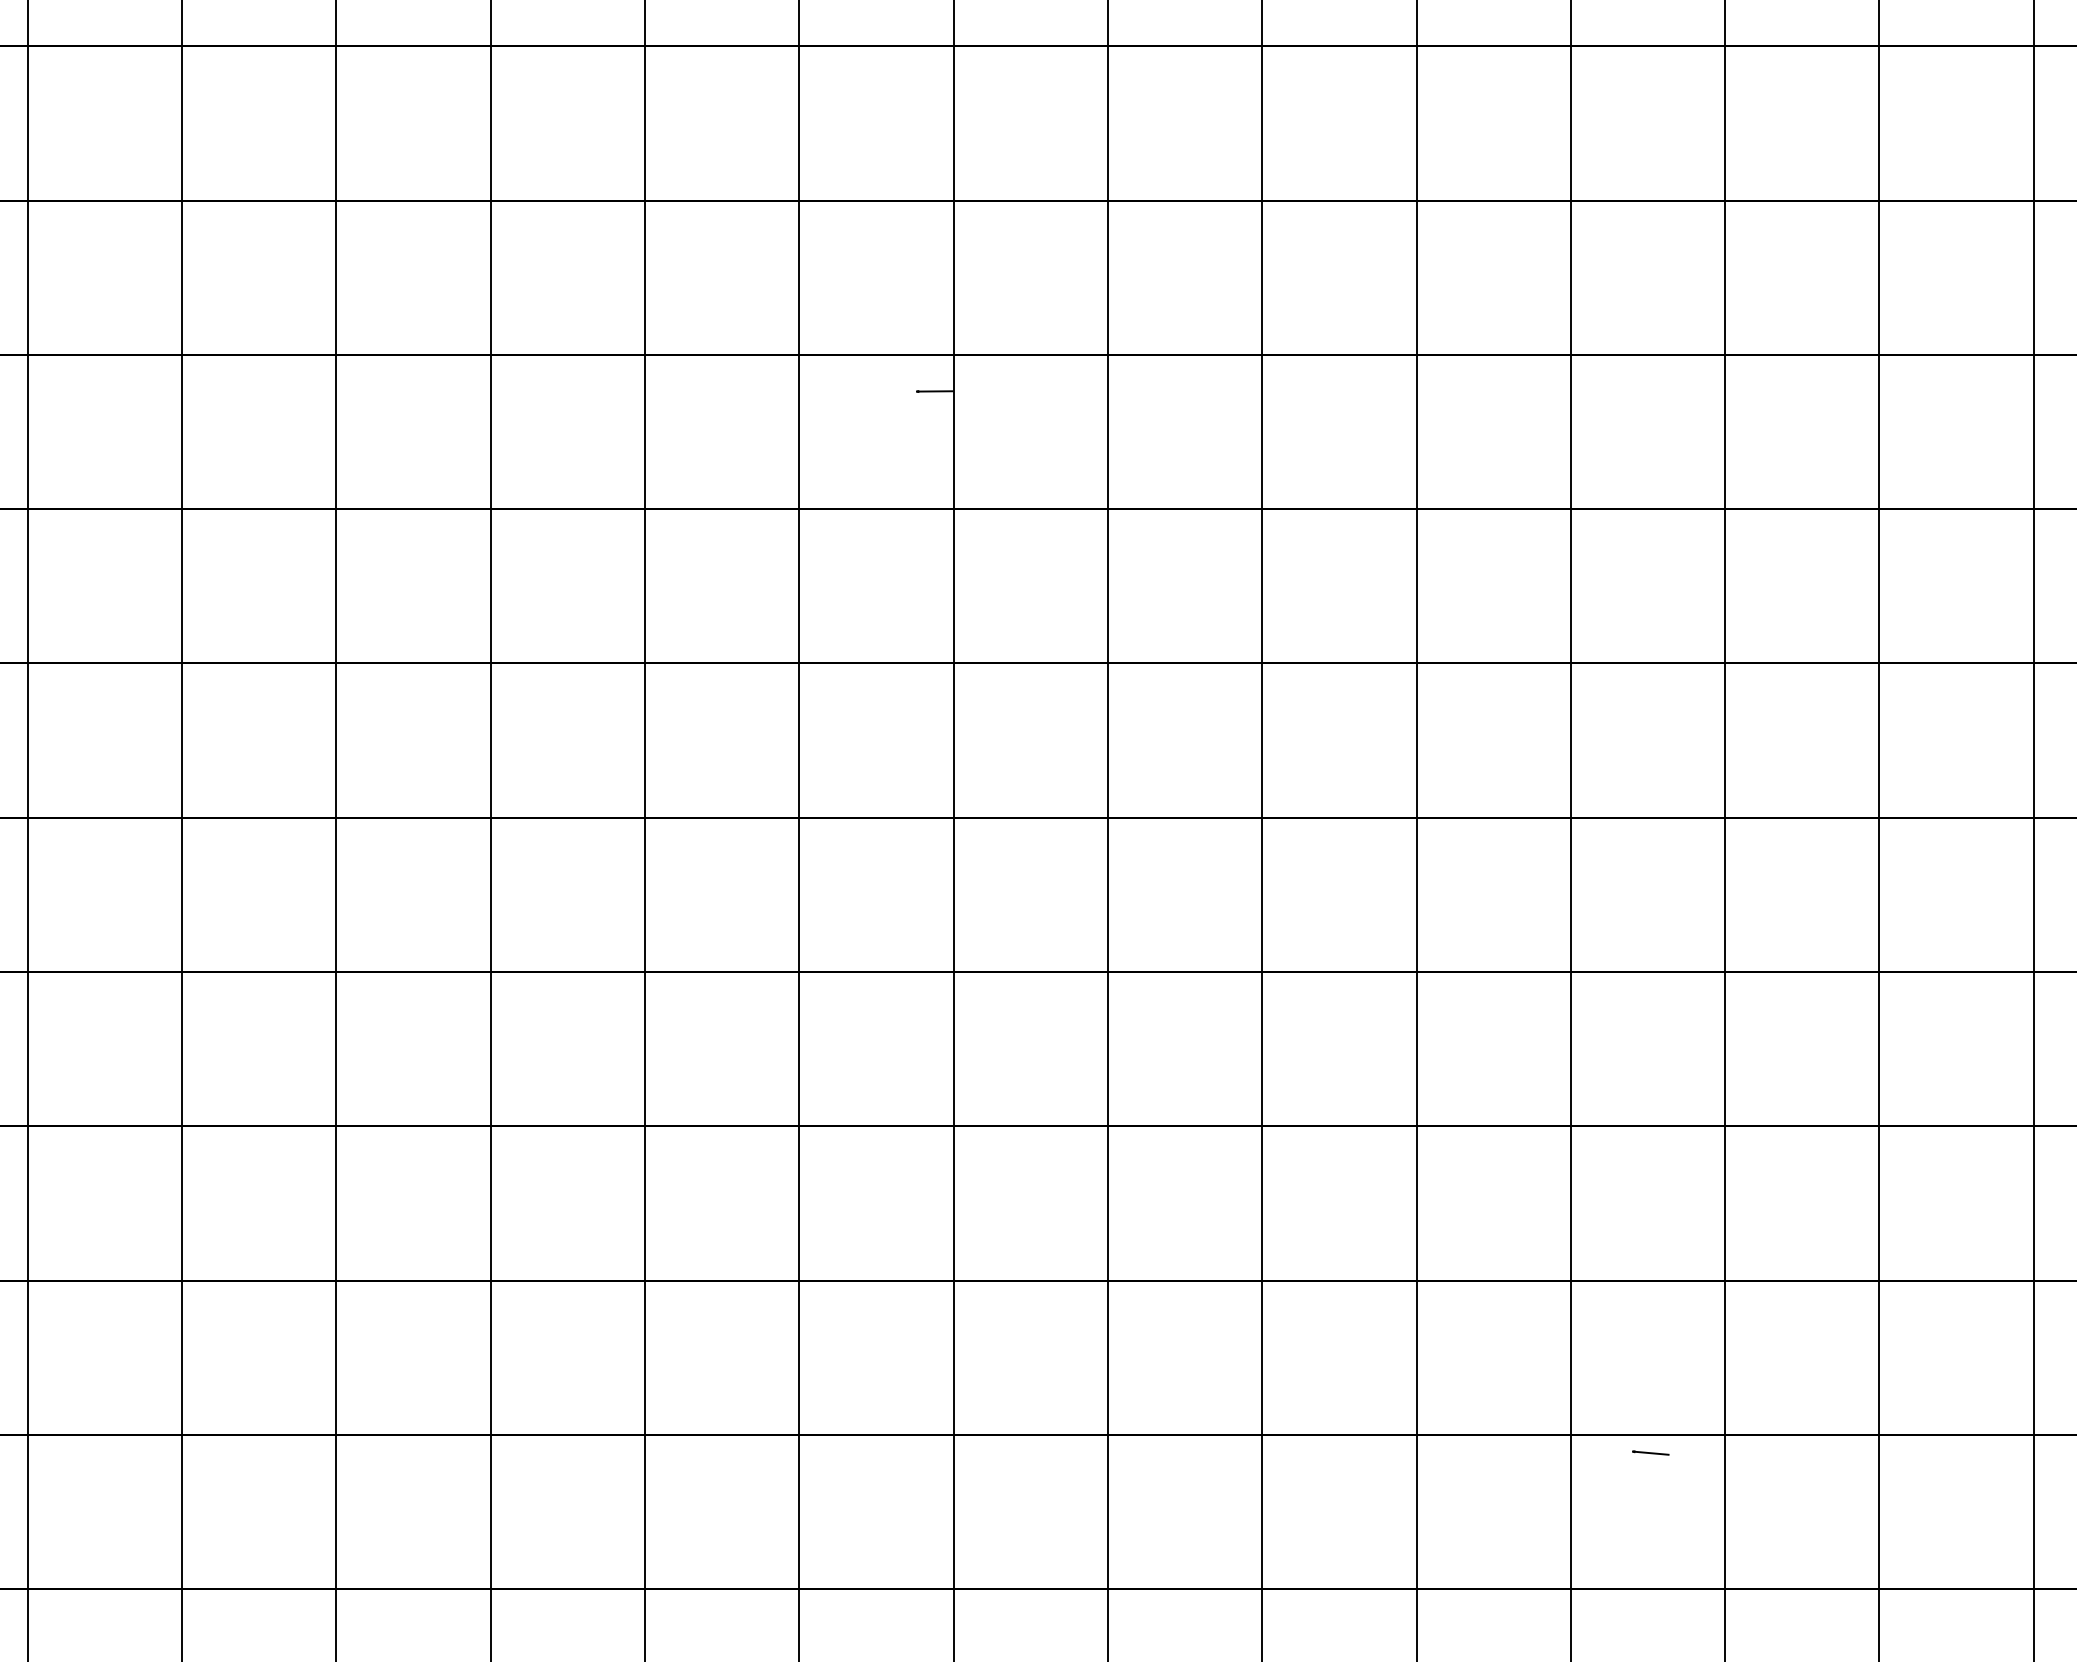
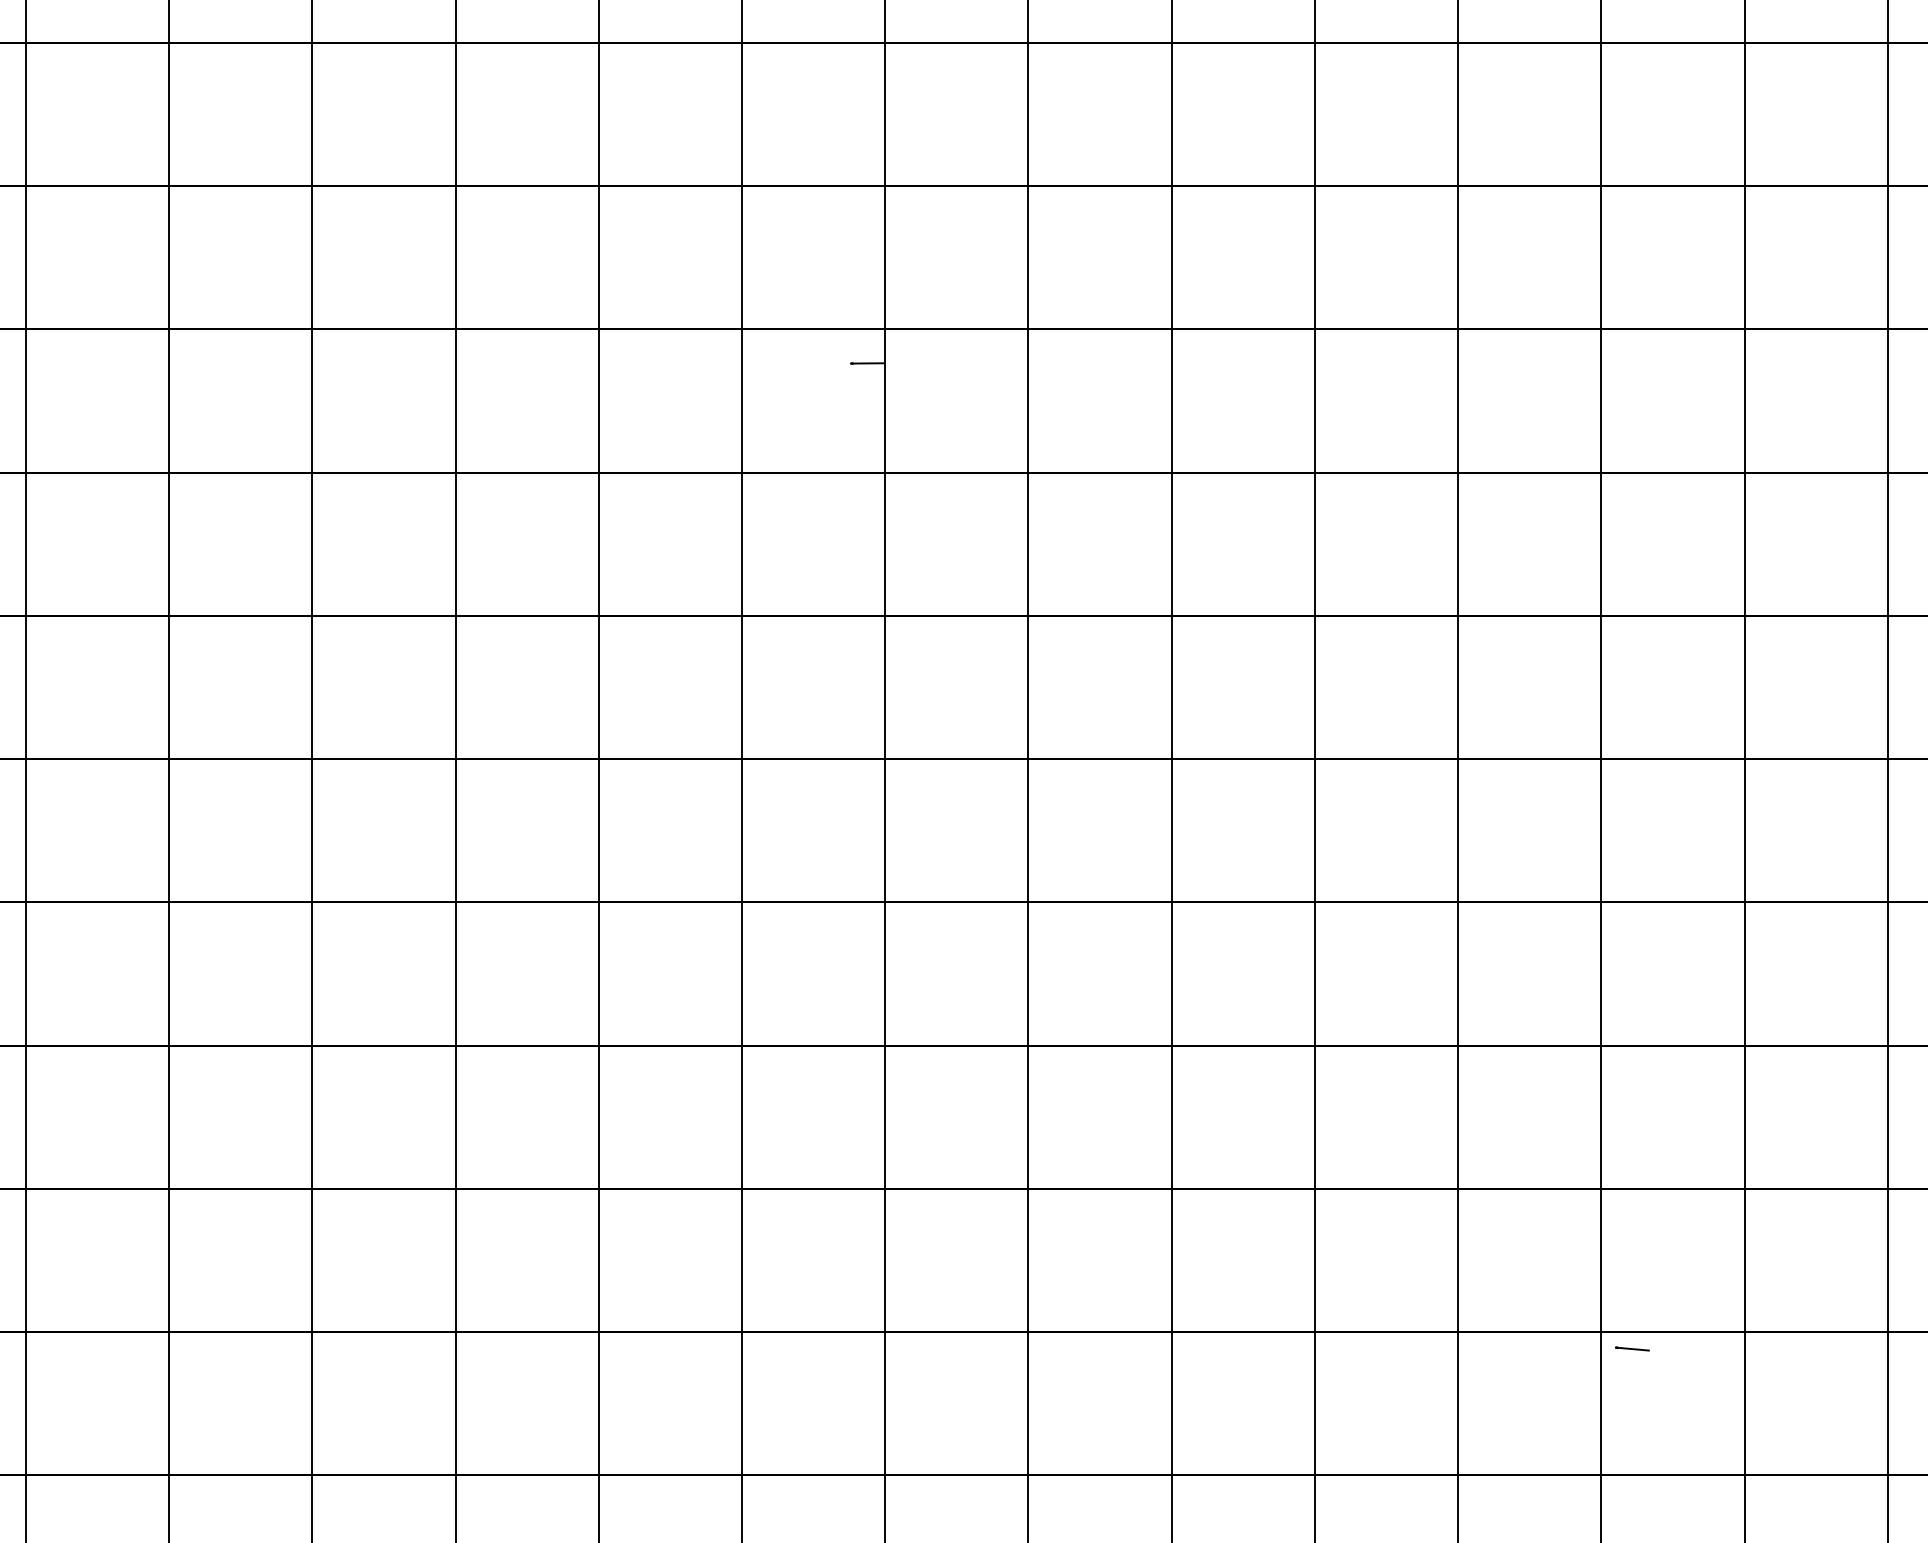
line: (1650, 1452) -> (1632, 1348), moved

